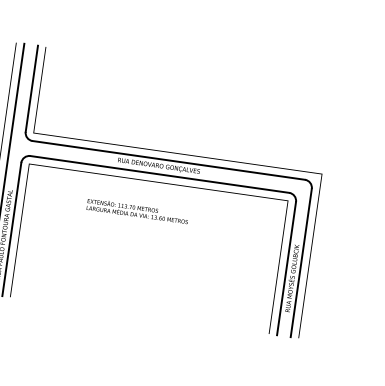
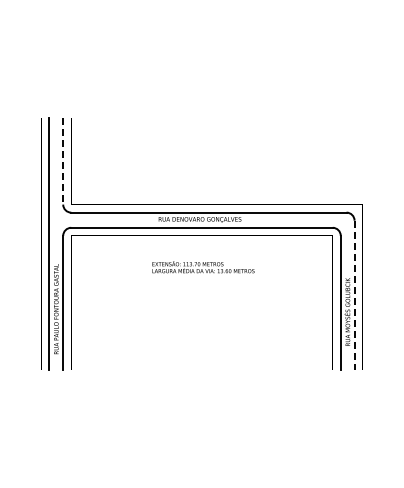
line: (32, 89) -> (63, 161), solid -> dashed
text: (137, 211) -> (203, 267), moved
line: (301, 262) -> (354, 295), solid -> dashed

